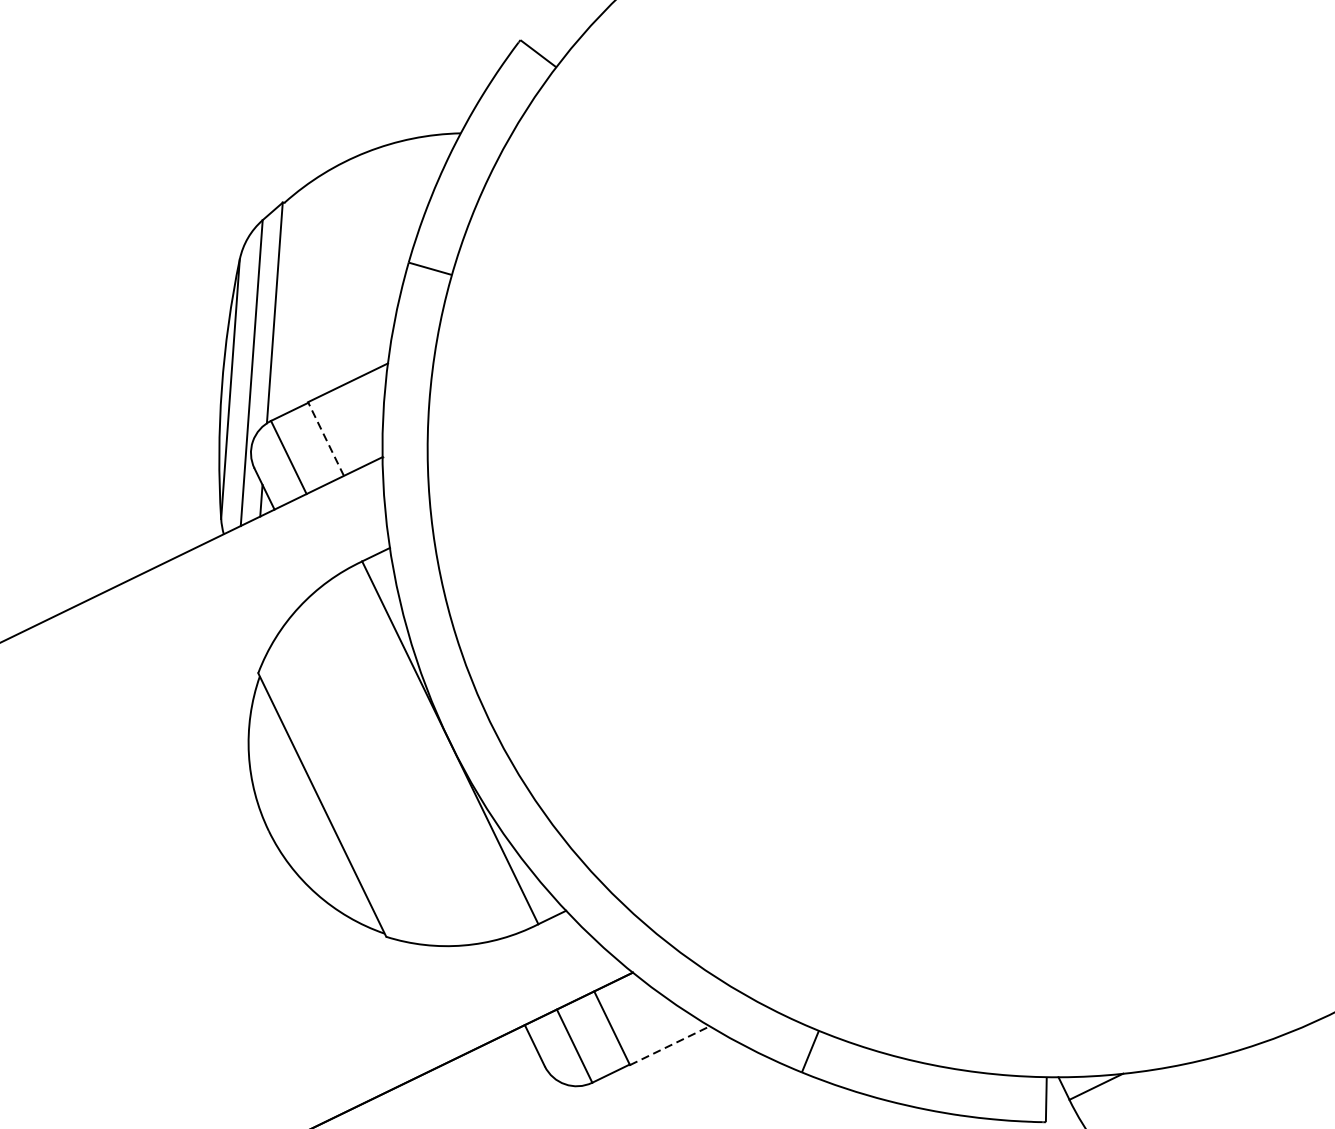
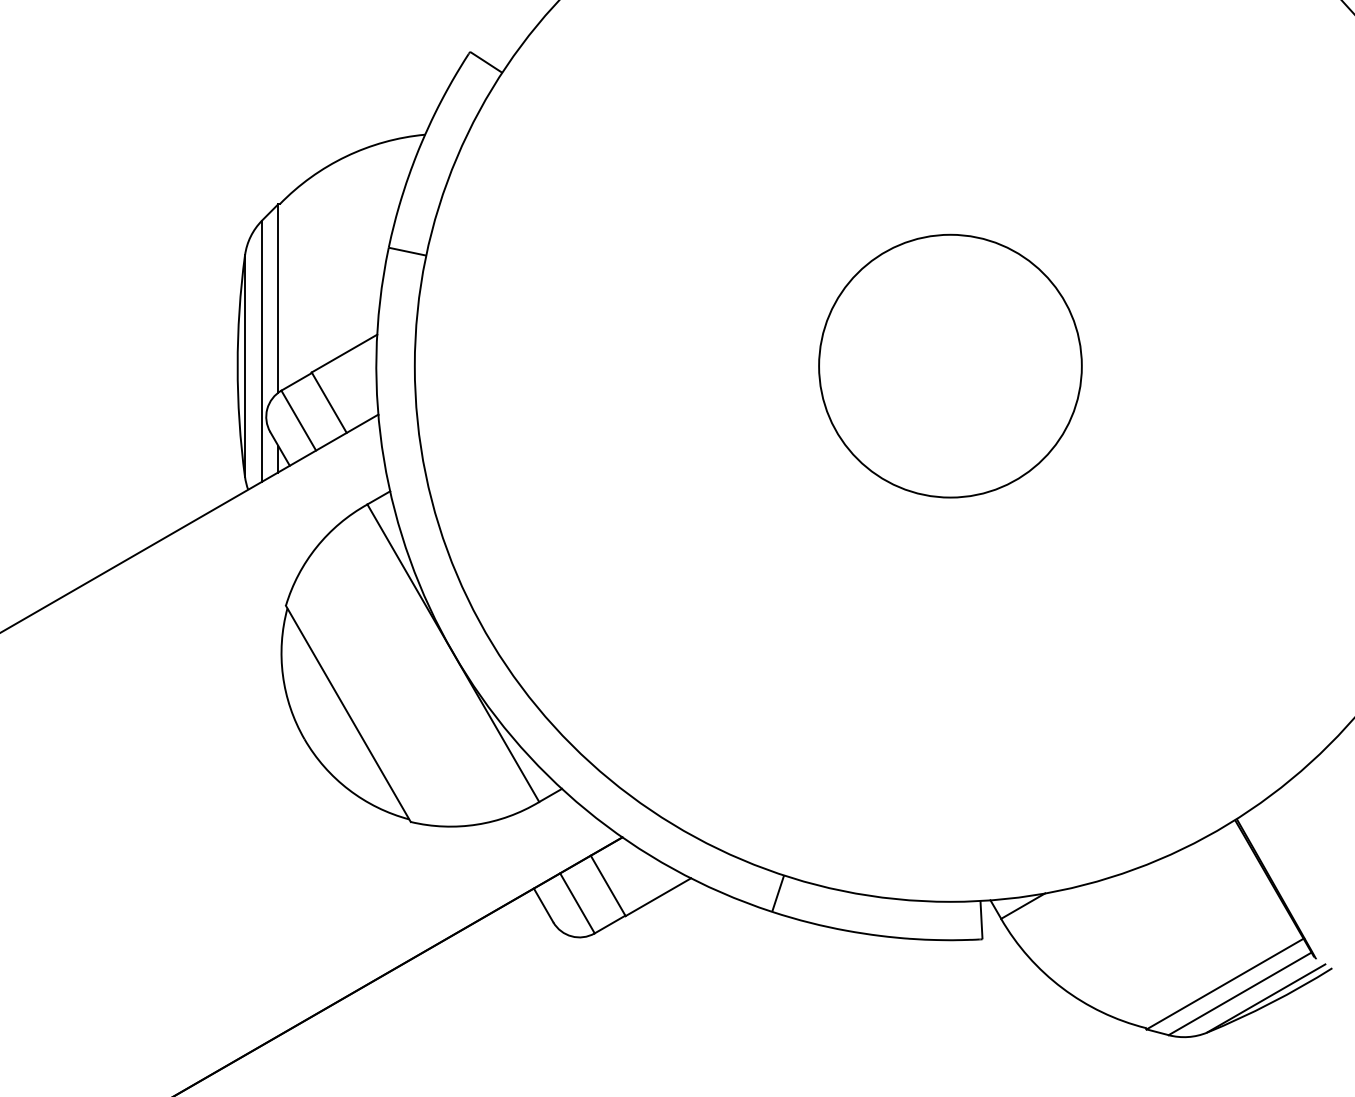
line: (326, 438) -> (329, 402), dashed -> solid
circle: (1056, 447) -> (950, 365), added
line: (670, 1046) -> (658, 897), dashed -> solid

